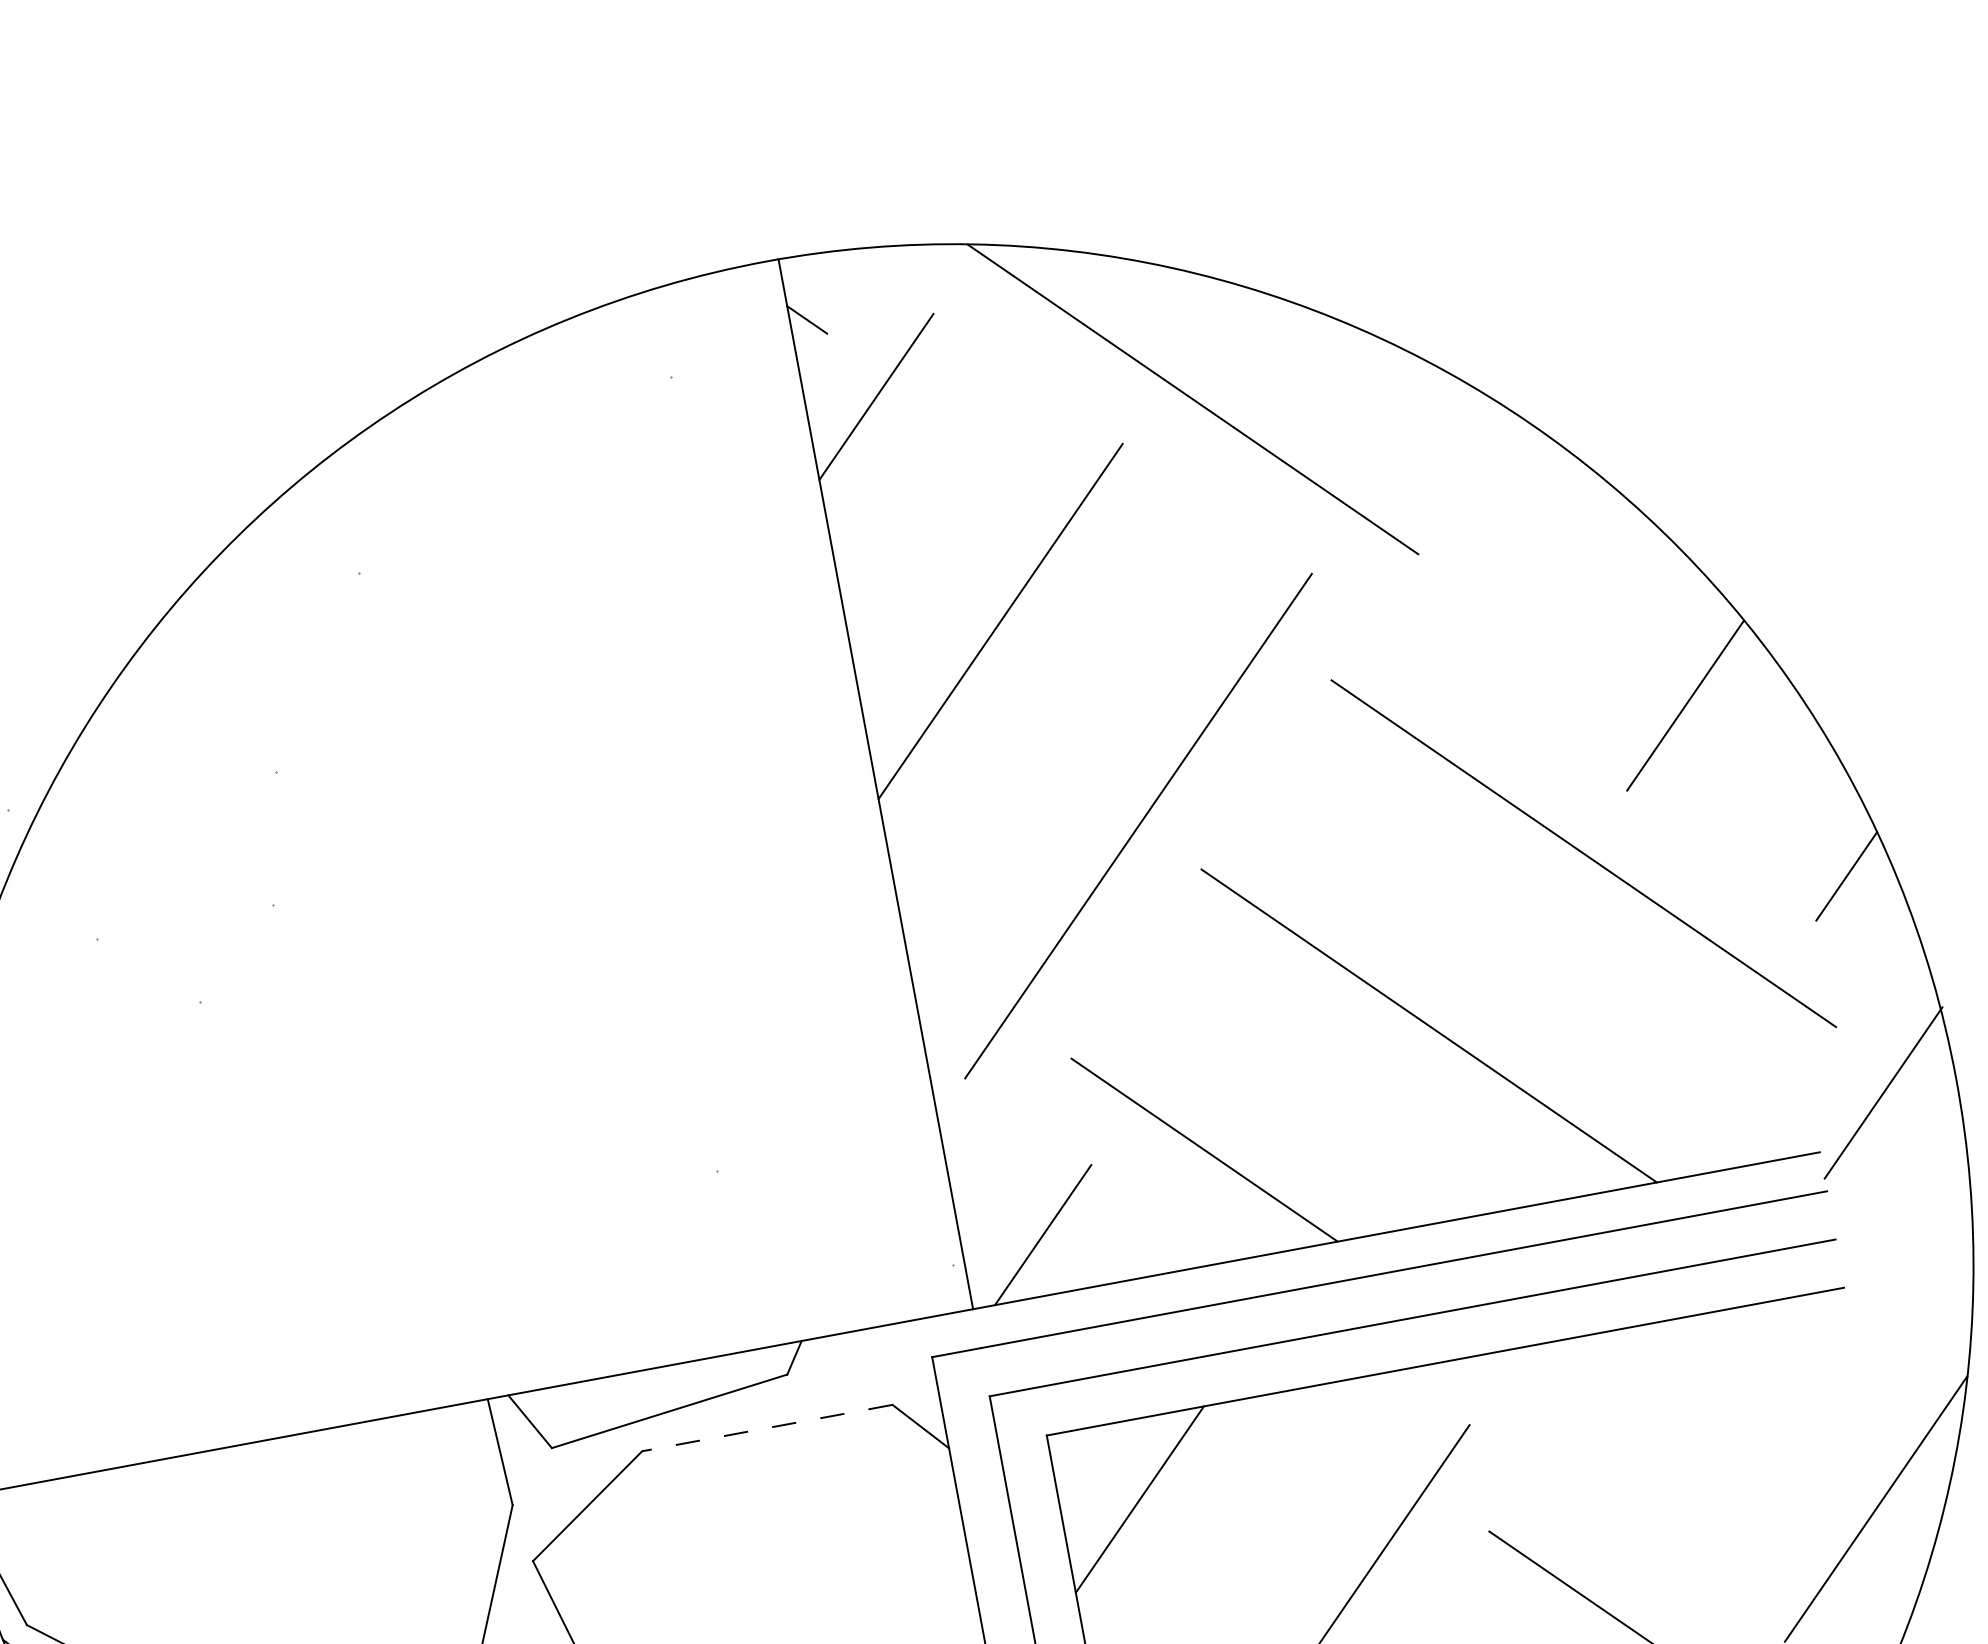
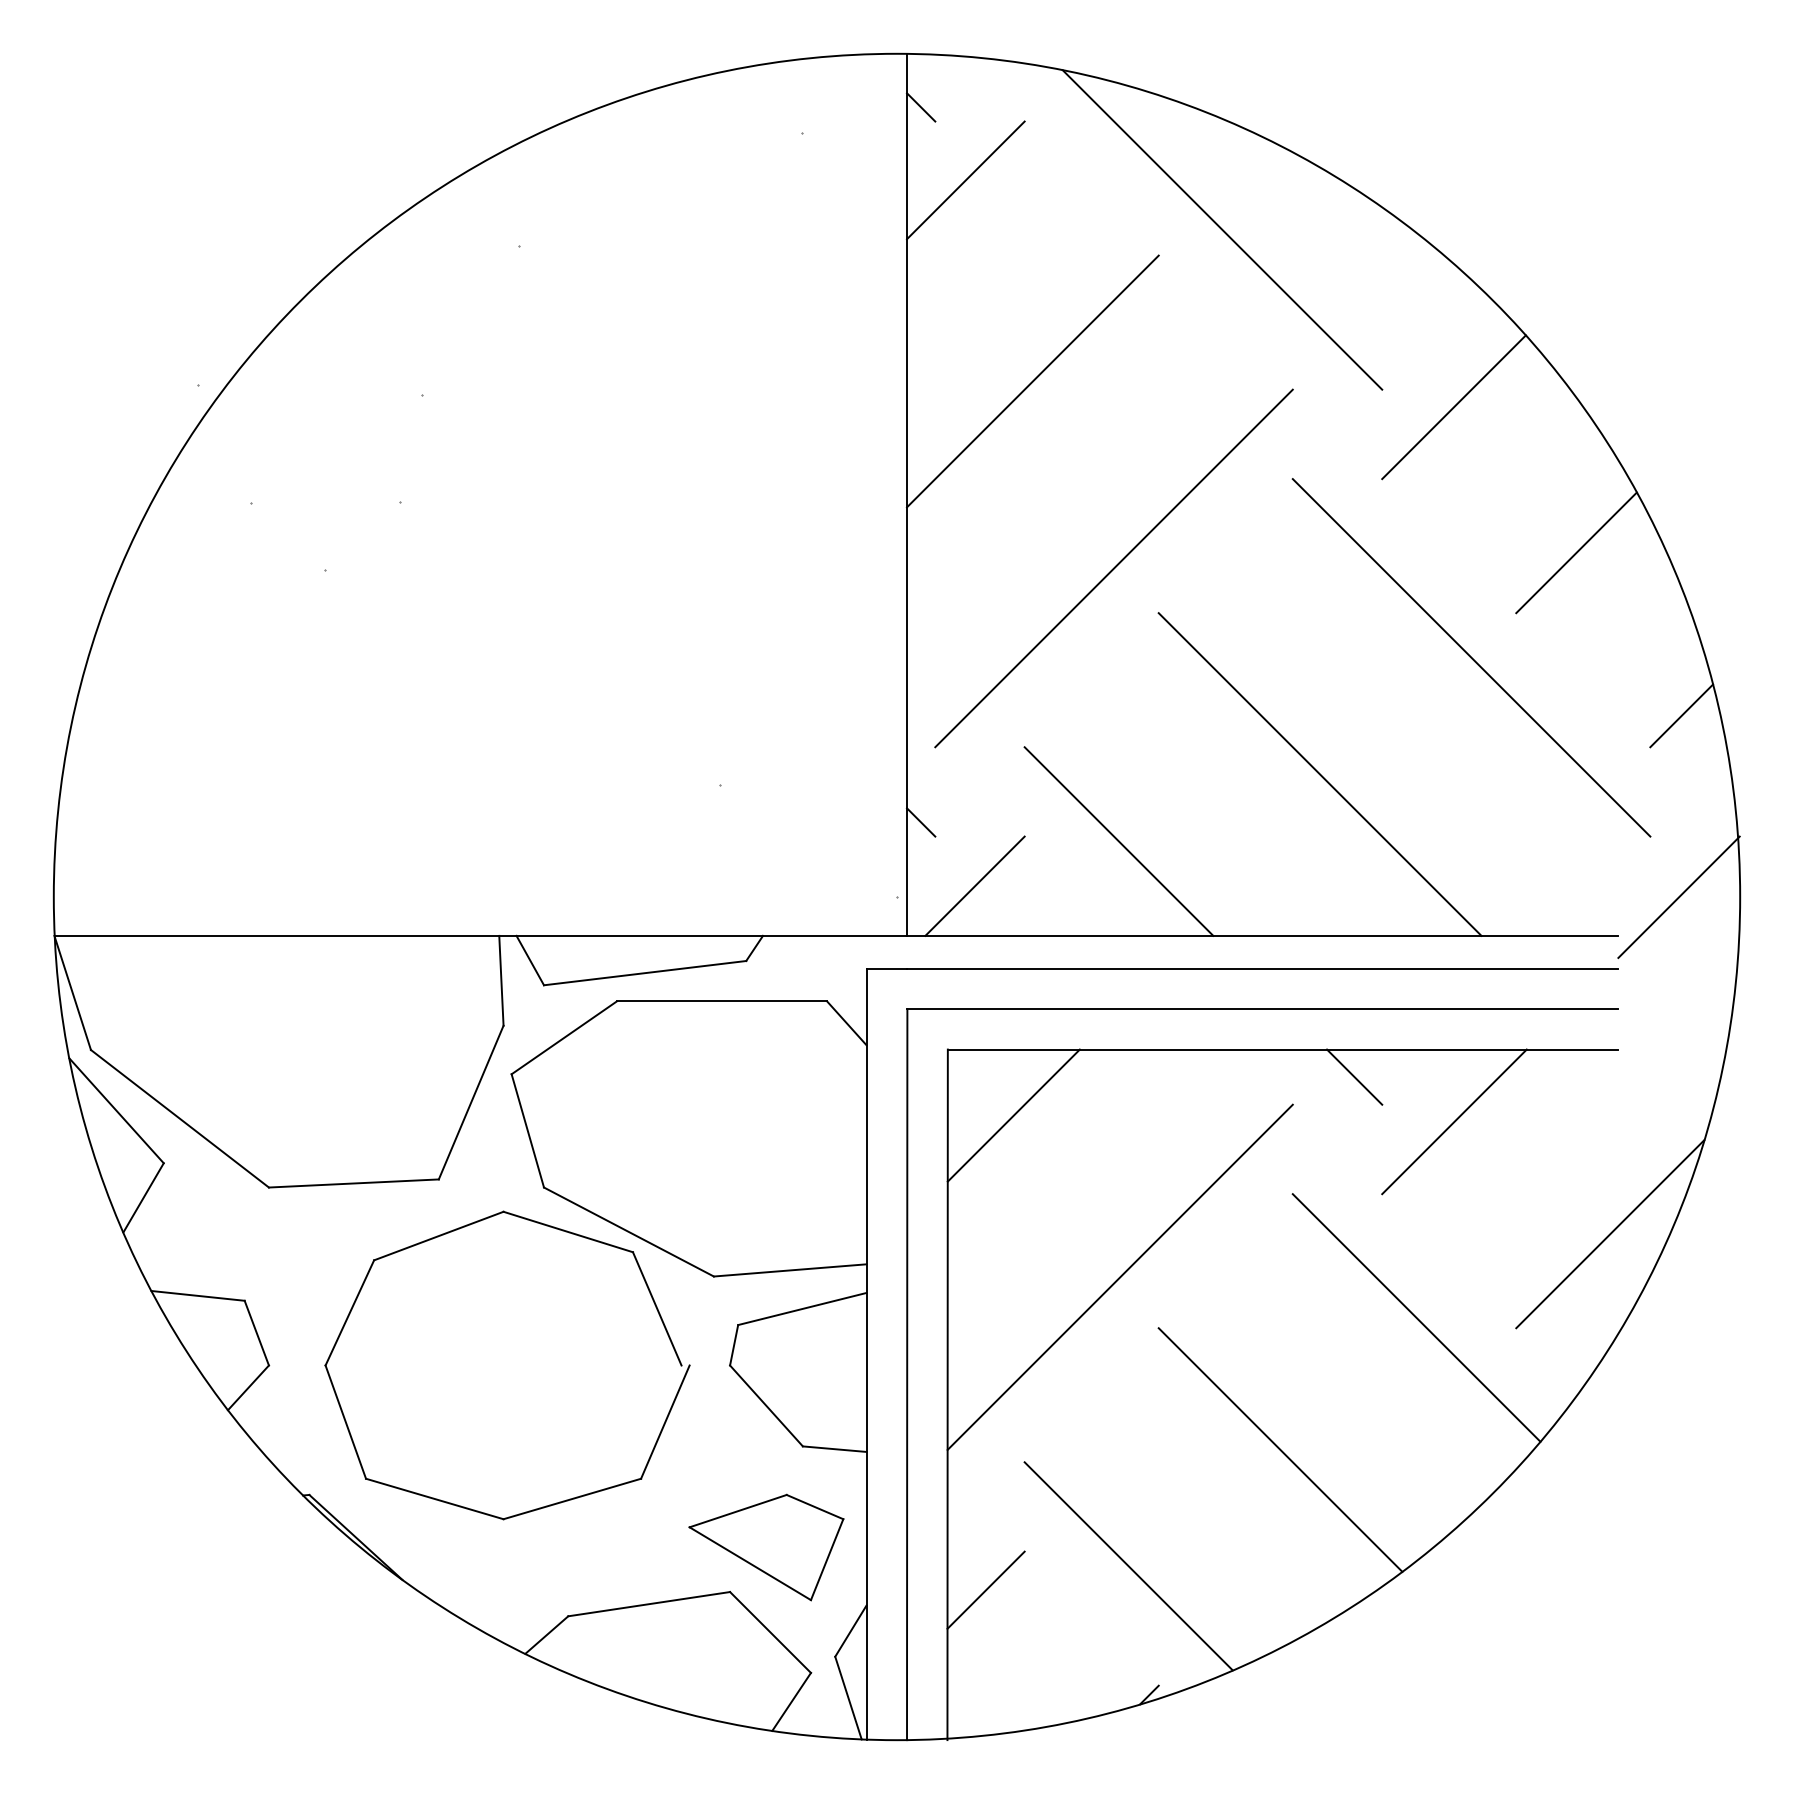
line: (1507, 559) -> (1453, 407), added
line: (965, 1171) -> (921, 822), added
line: (1536, 1377) -> (1354, 1076), added
line: (1665, 1409) -> (1454, 1121), added
line: (766, 1428) -> (721, 1001), dashed -> solid

